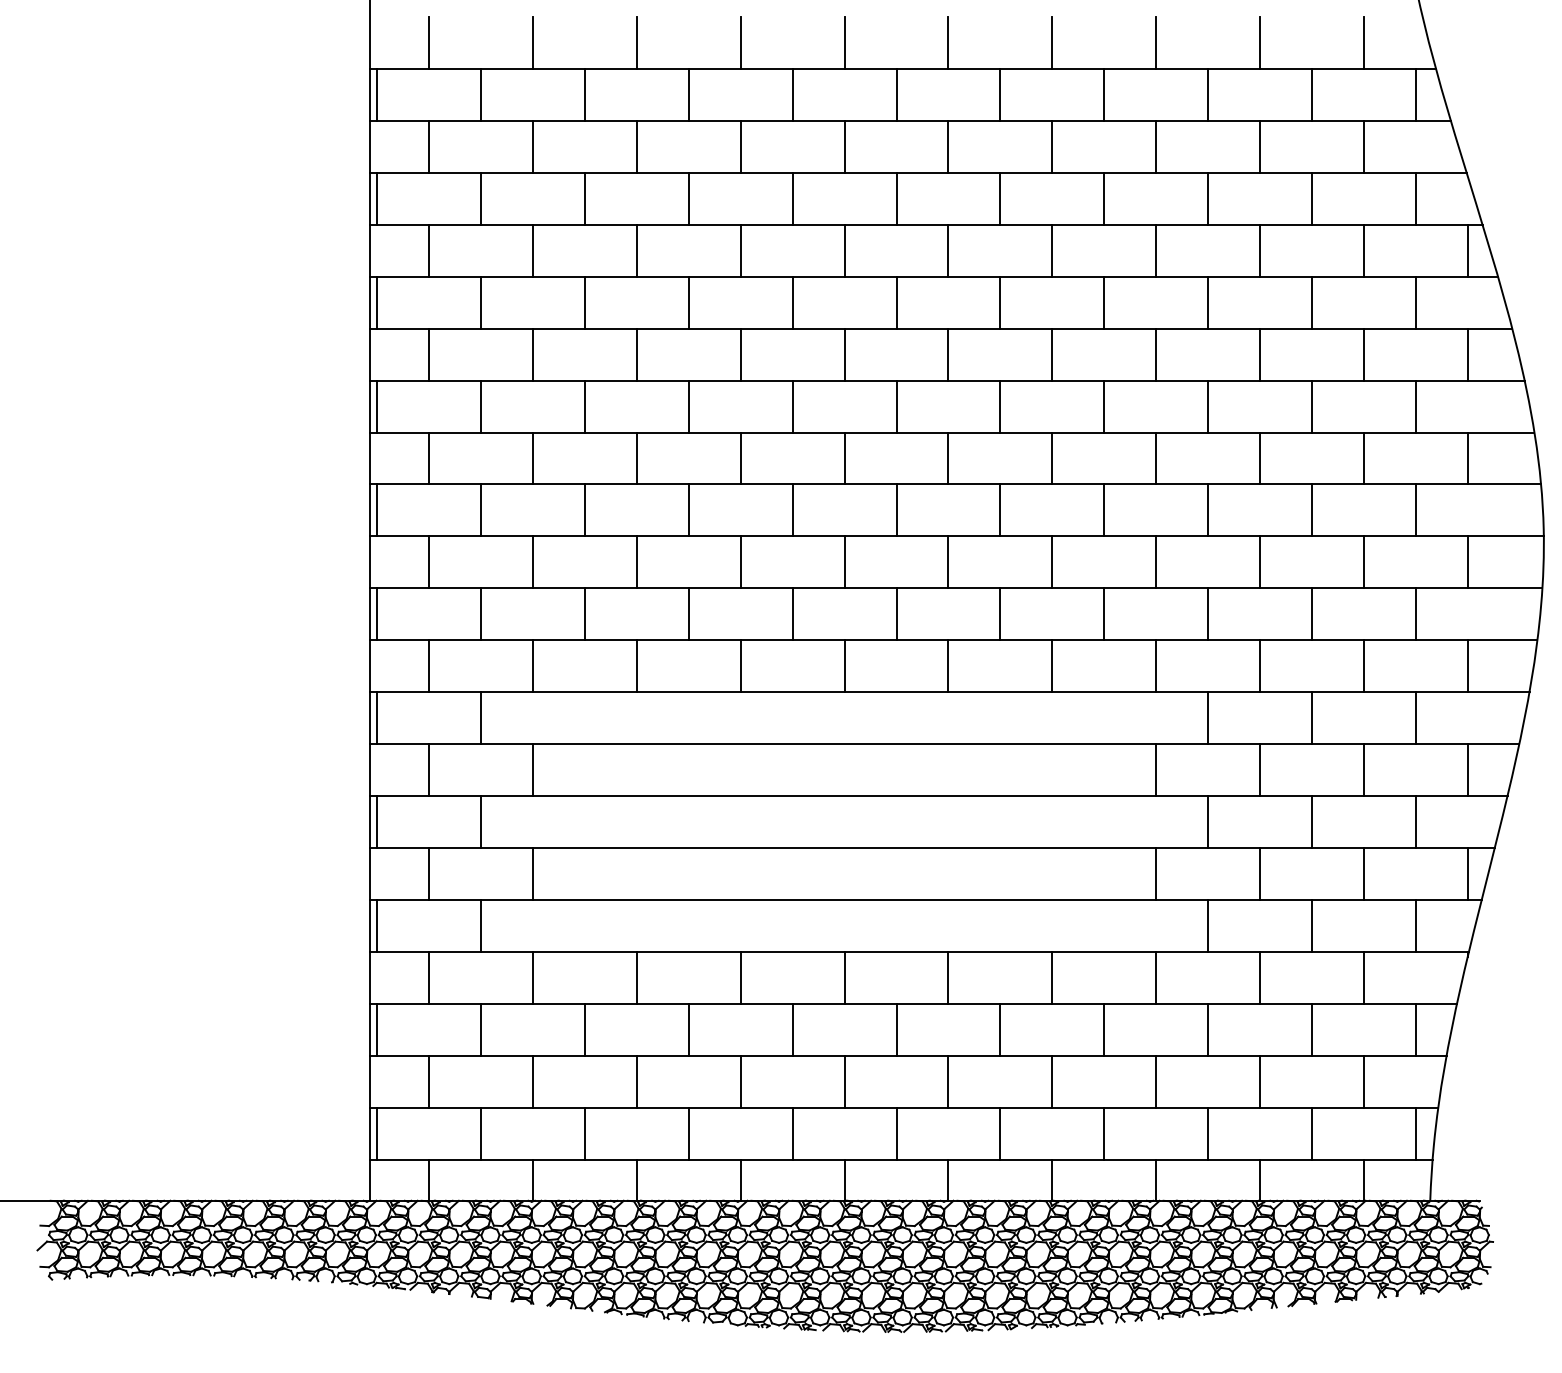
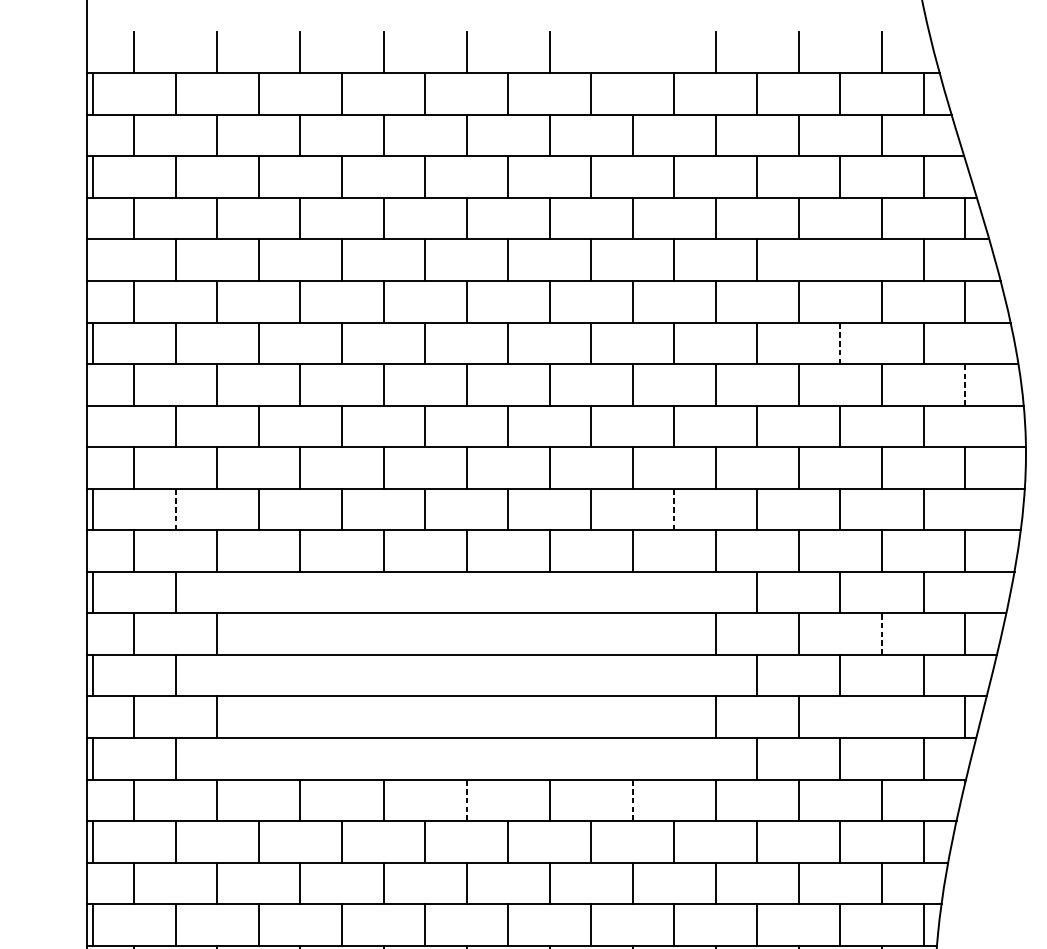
line: (1052, 43) -> (632, 52), removed
line: (377, 302) -> (93, 260), removed
line: (1311, 302) -> (840, 260), removed
line: (1311, 406) -> (840, 343), solid -> dashed
line: (1467, 458) -> (964, 384), solid -> dashed
line: (377, 510) -> (93, 426), removed
line: (481, 614) -> (176, 509), solid -> dashed
line: (1104, 614) -> (674, 509), solid -> dashed
line: (1363, 770) -> (881, 634), solid -> dashed
line: (1363, 873) -> (881, 716), removed
line: (844, 977) -> (466, 800), solid -> dashed
line: (1052, 977) -> (632, 800), solid -> dashed

